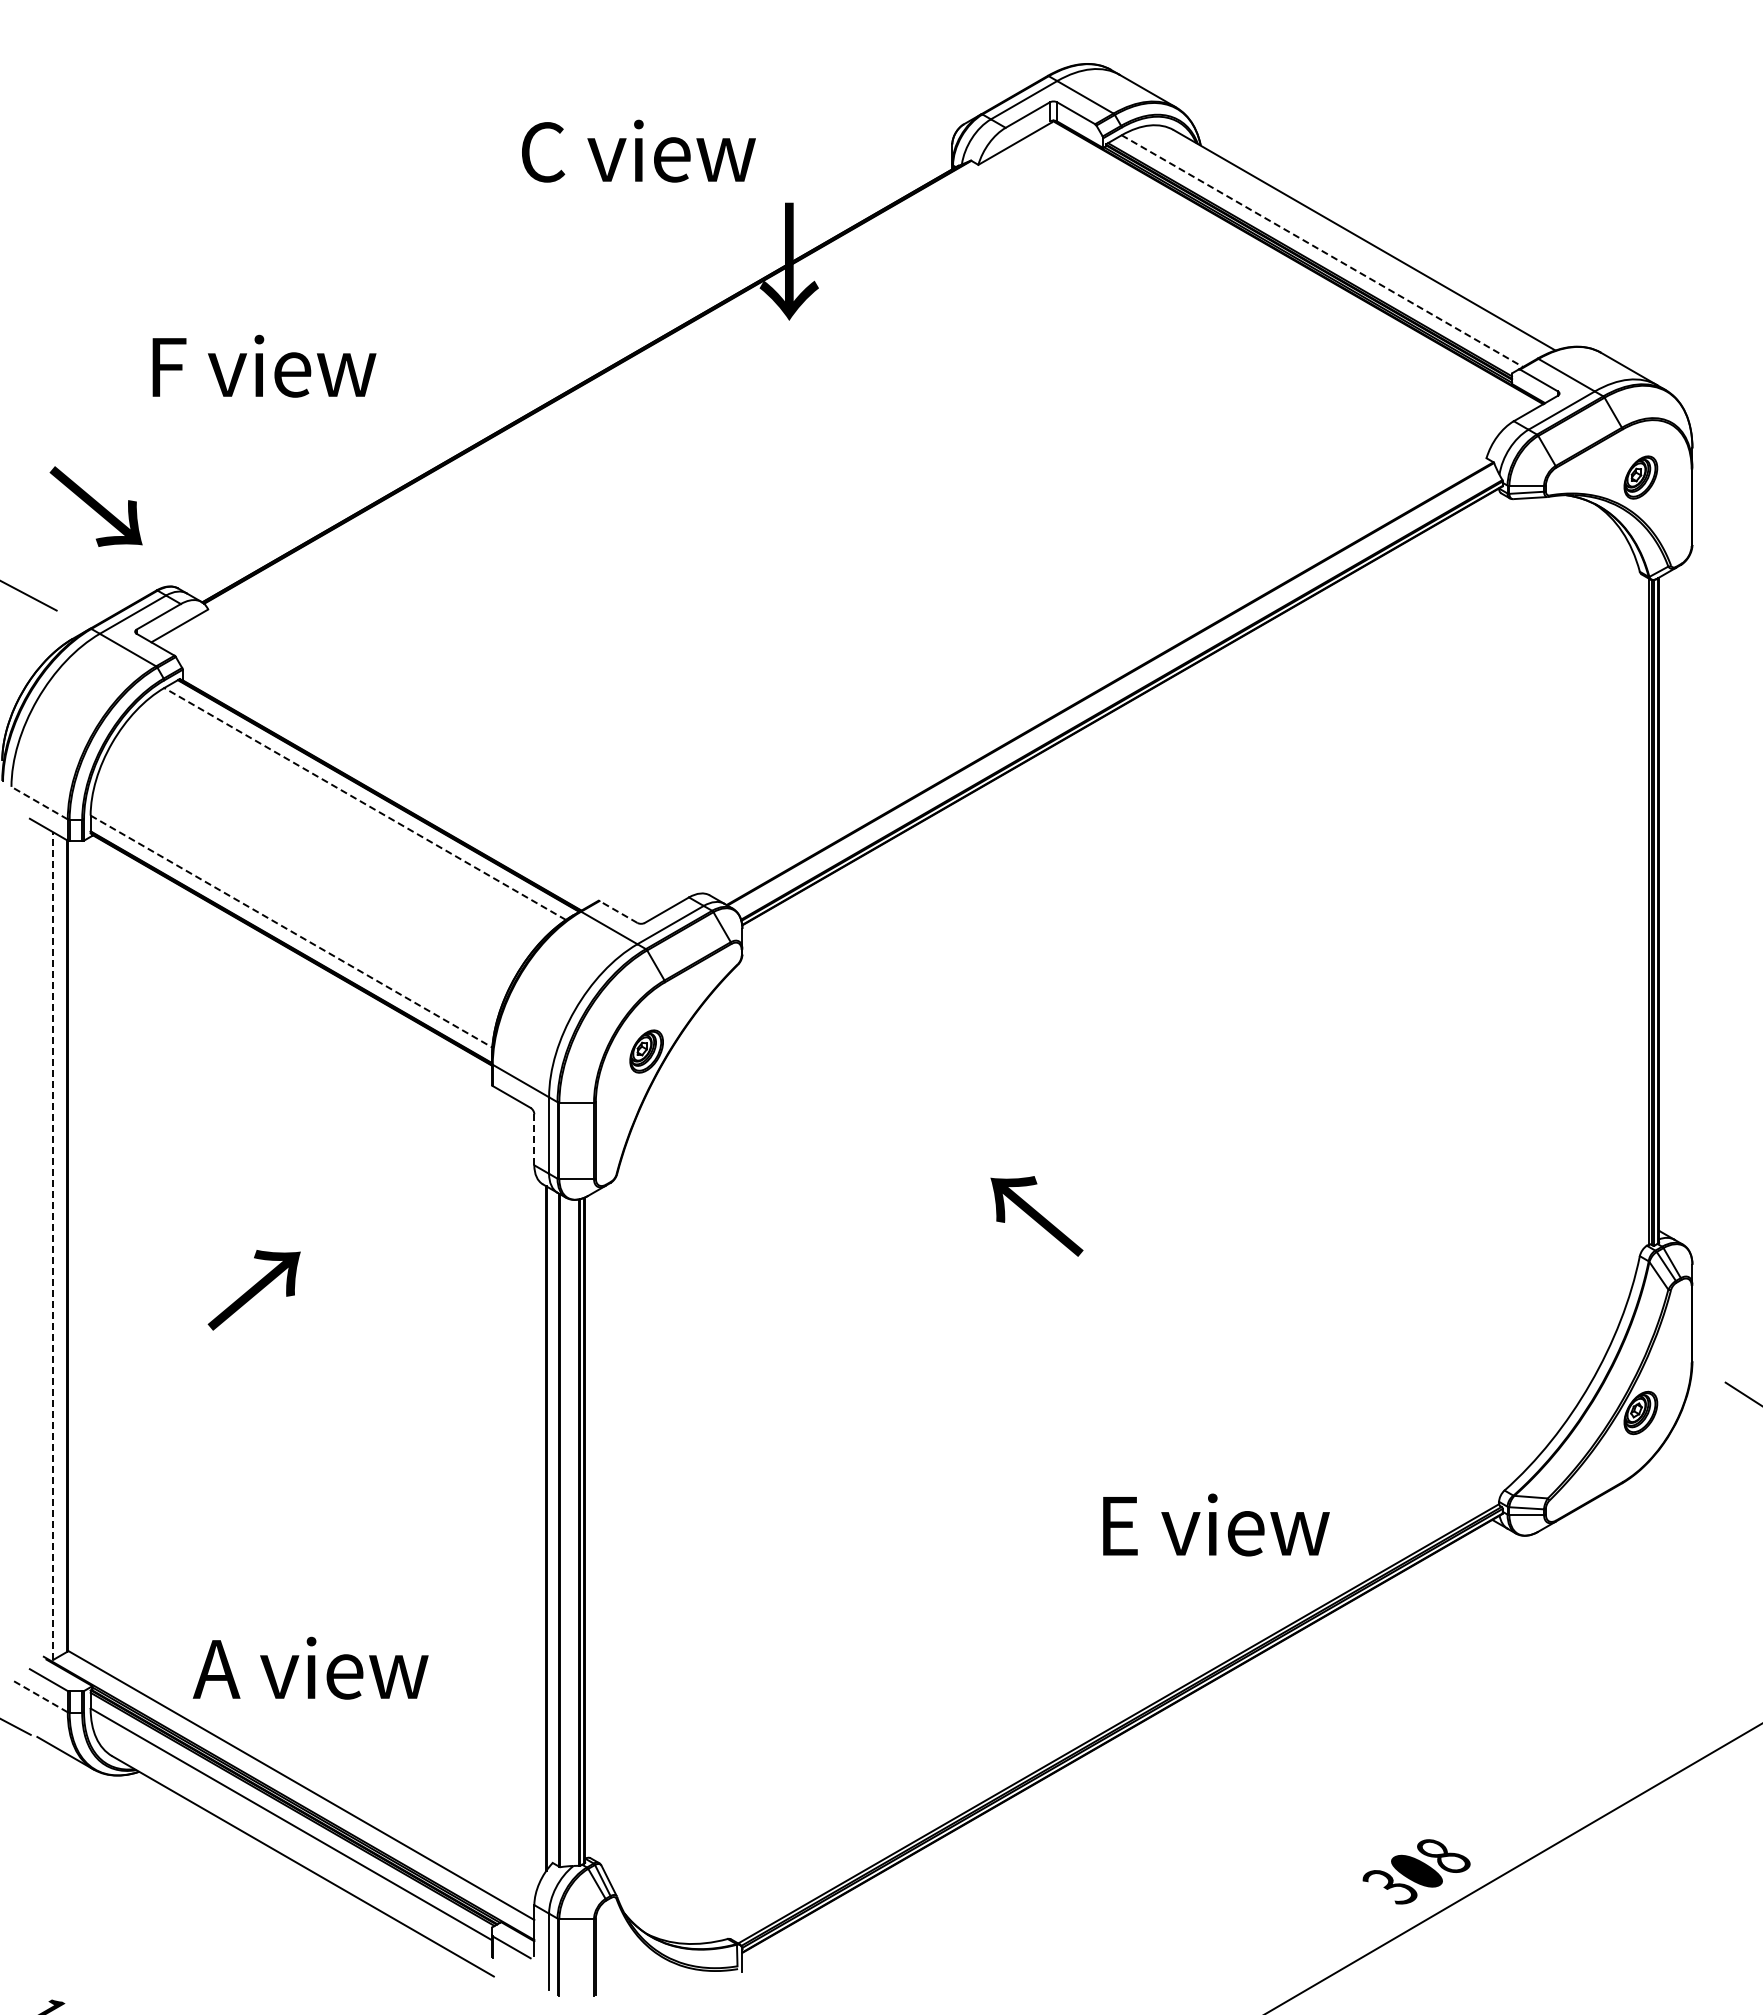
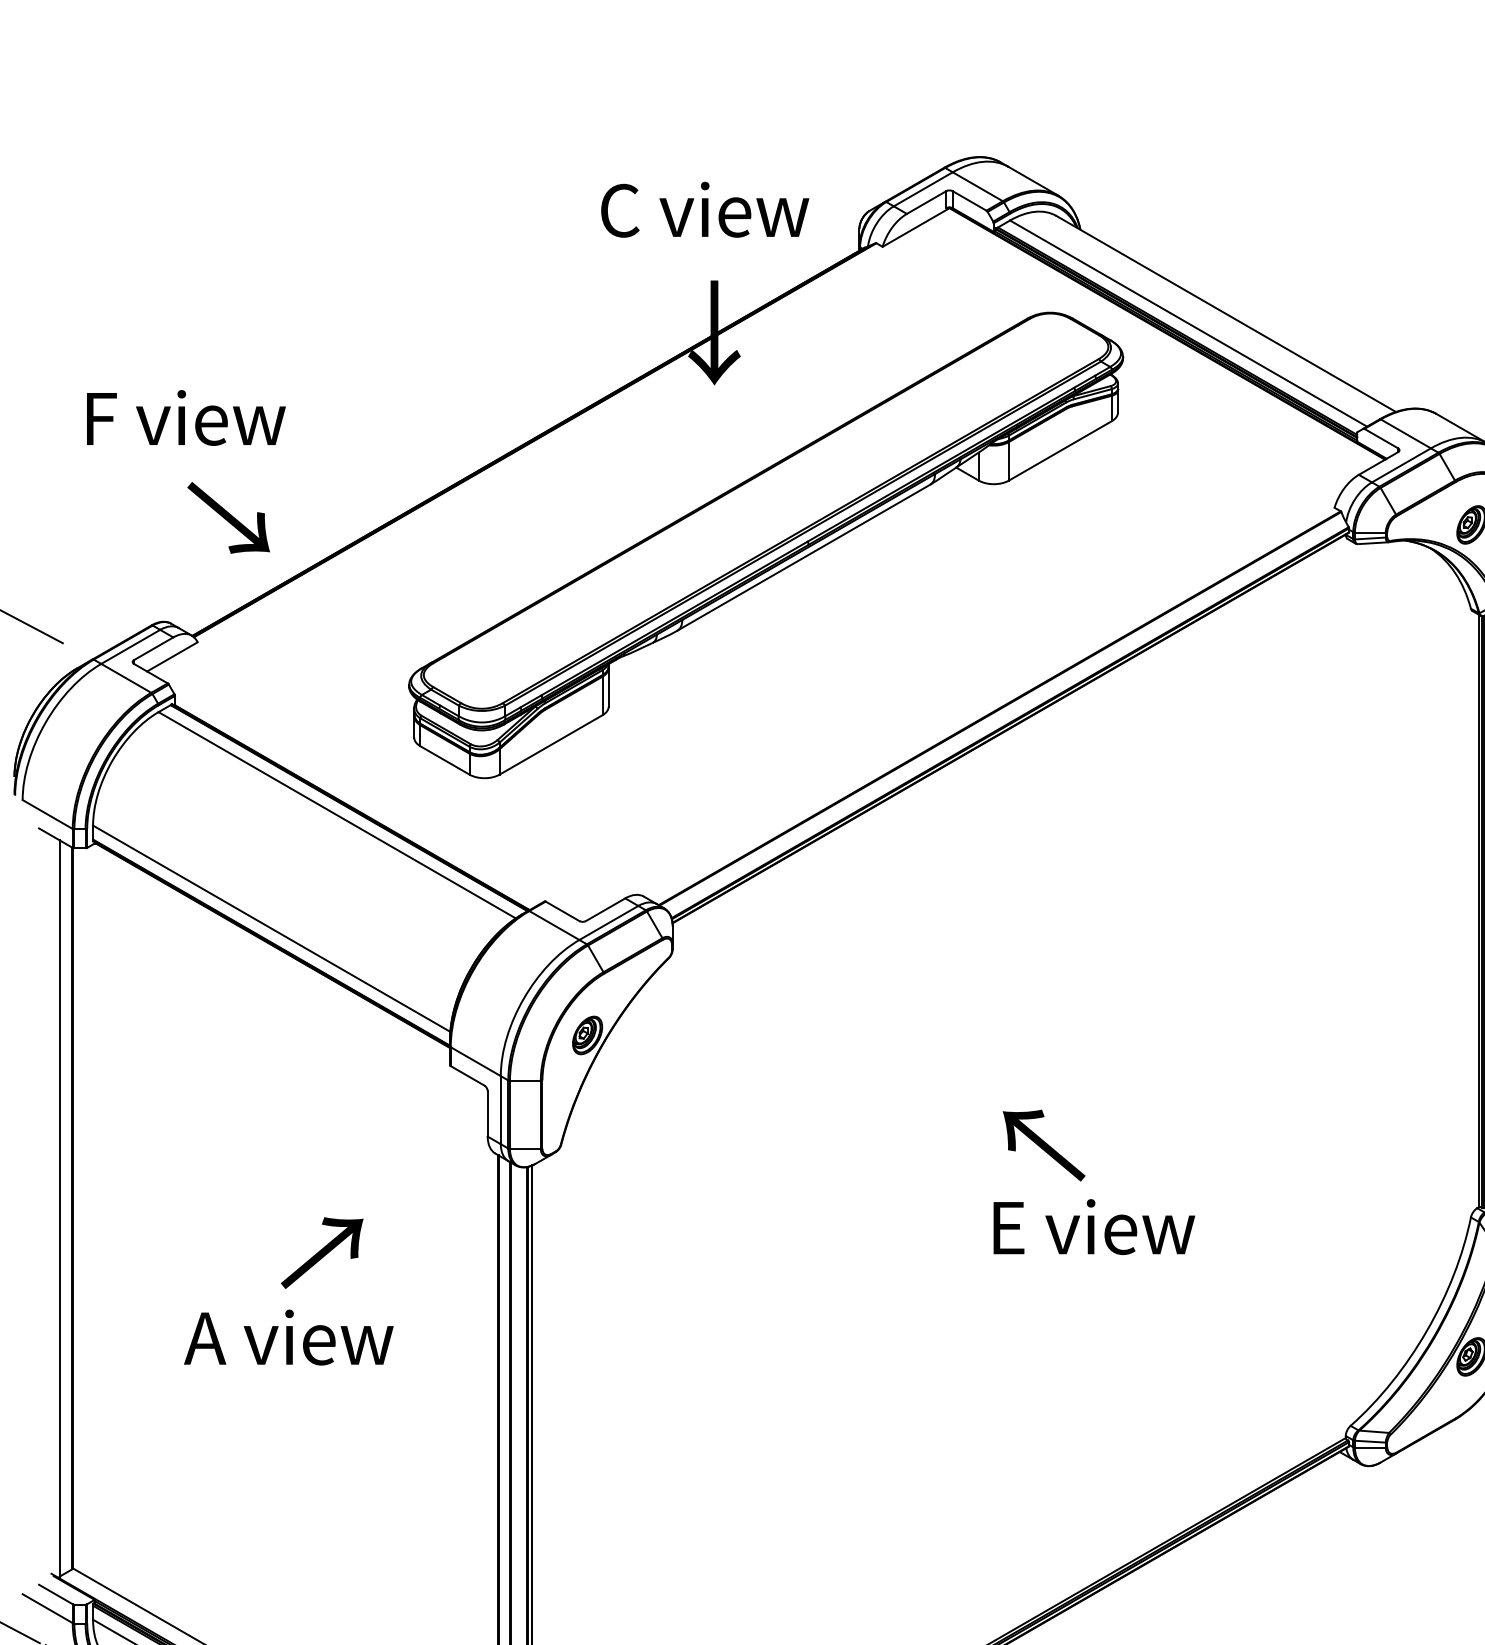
text: (638, 150) -> (704, 209), moved
line: (1322, 251) -> (1188, 323), dashed -> solid
text: (264, 365) -> (186, 417), moved
part: (847, 500) -> (766, 545), added
text: (95, 506) -> (228, 517), moved
line: (39, 803) -> (47, 814), dashed -> solid
line: (365, 804) -> (337, 815), dashed -> solid
line: (618, 912) -> (562, 911), dashed -> solid
line: (291, 931) -> (271, 928), dashed -> solid
line: (534, 1139) -> (487, 1113), dashed -> solid
text: (1036, 1216) -> (1043, 1145), moved
line: (53, 1246) -> (60, 1208), dashed -> solid
text: (253, 1290) -> (321, 1253), moved
text: (1216, 1524) -> (1094, 1226), moved
text: (310, 1667) -> (288, 1336), moved
line: (39, 1696) -> (47, 1609), dashed -> solid

